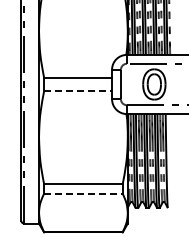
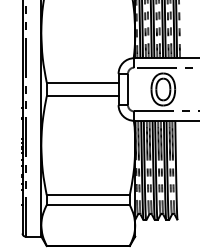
line: (78, 91) -> (83, 96), dashed -> solid
line: (83, 193) -> (88, 204), dashed -> solid

